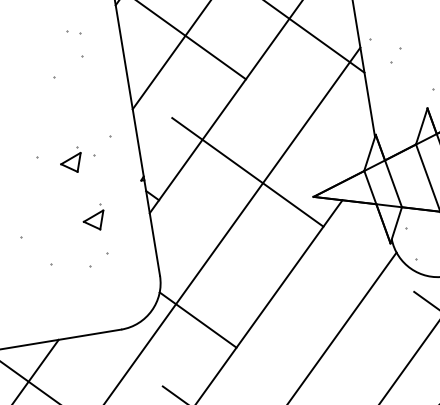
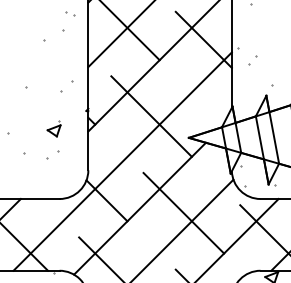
part: (73, 31) -> (70, 13), moved
part: (70, 159) -> (45, 91), removed
line: (324, 318) -> (183, 212), added

